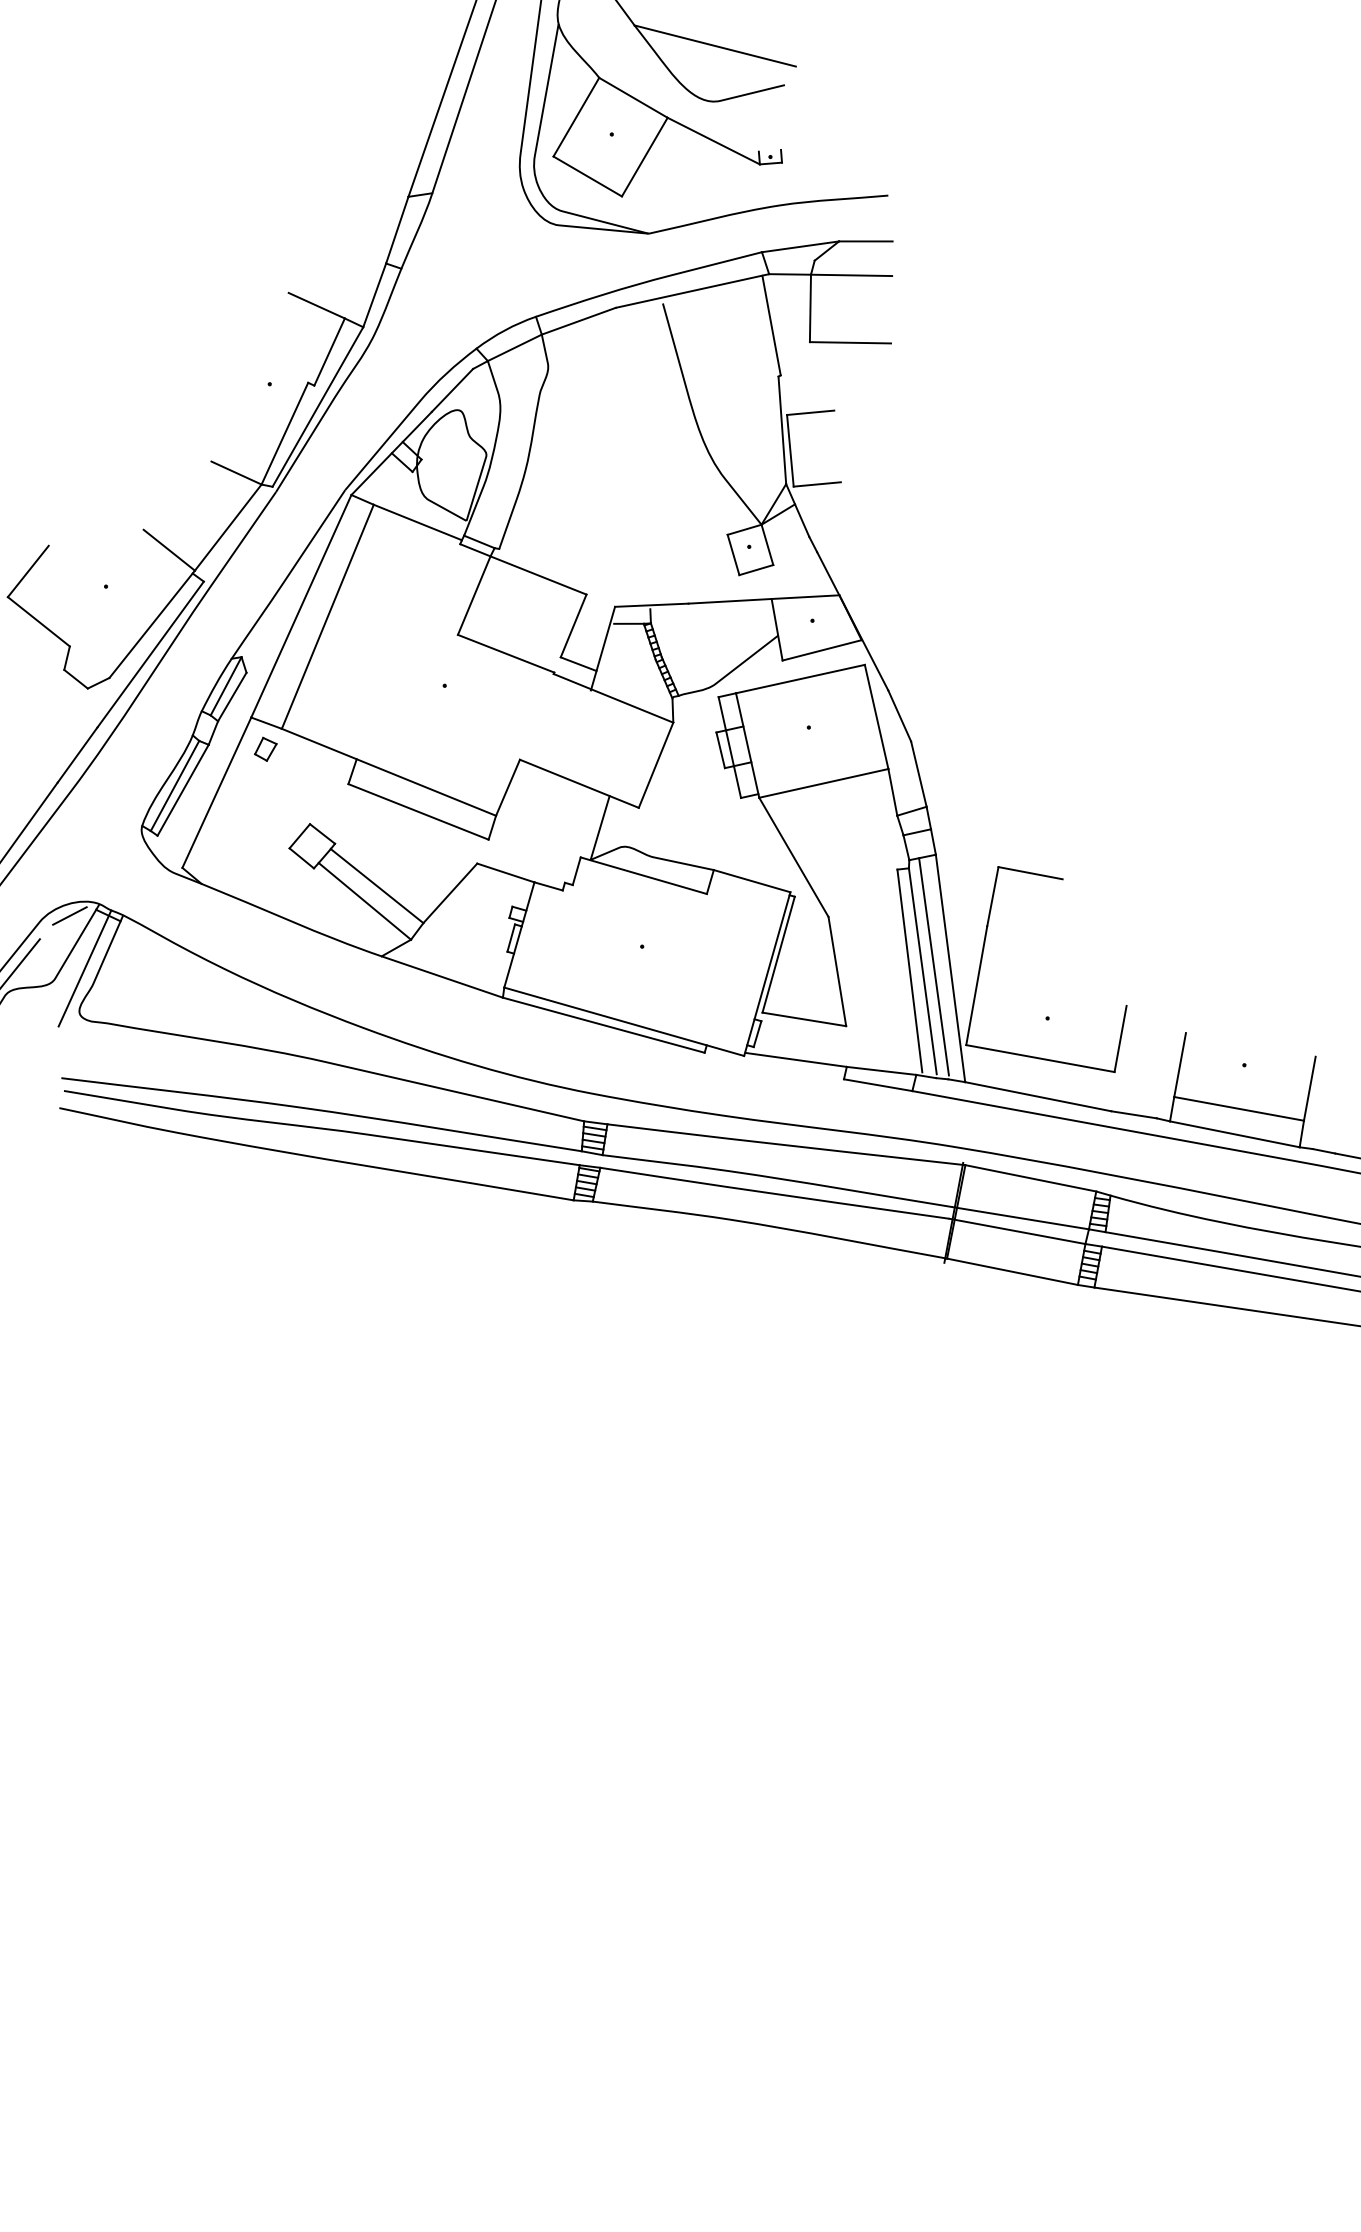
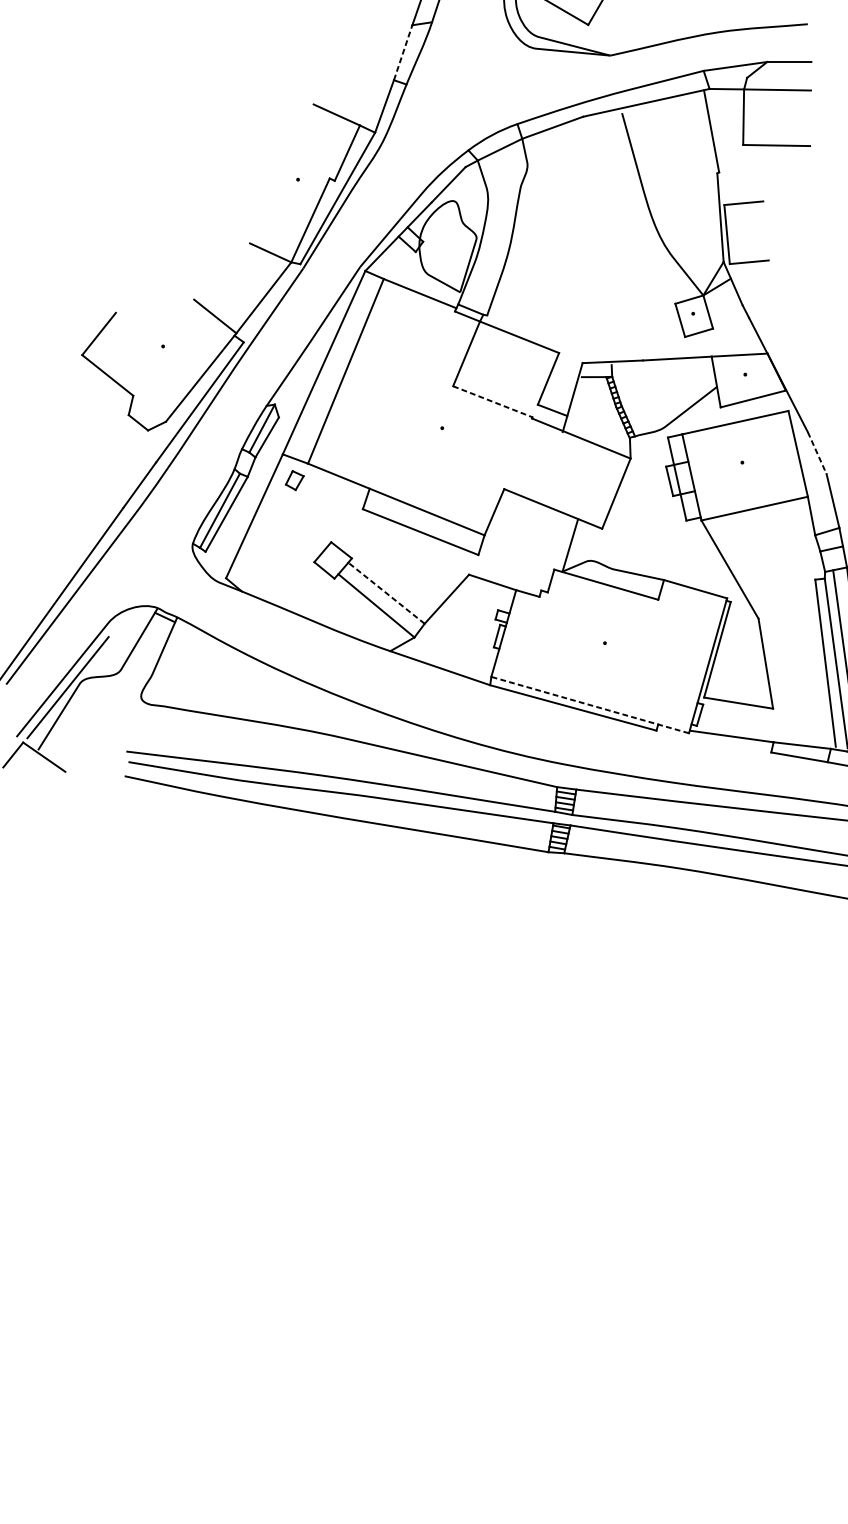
line: (397, 229) -> (403, 52), solid -> dashed
line: (506, 653) -> (493, 401), solid -> dashed
line: (899, 716) -> (817, 453), solid -> dashed
line: (376, 885) -> (386, 592), solid -> dashed
line: (69, 915) -> (133, 617), removed
line: (84, 968) -> (145, 661), removed
line: (624, 1021) -> (590, 704), solid -> dashed

